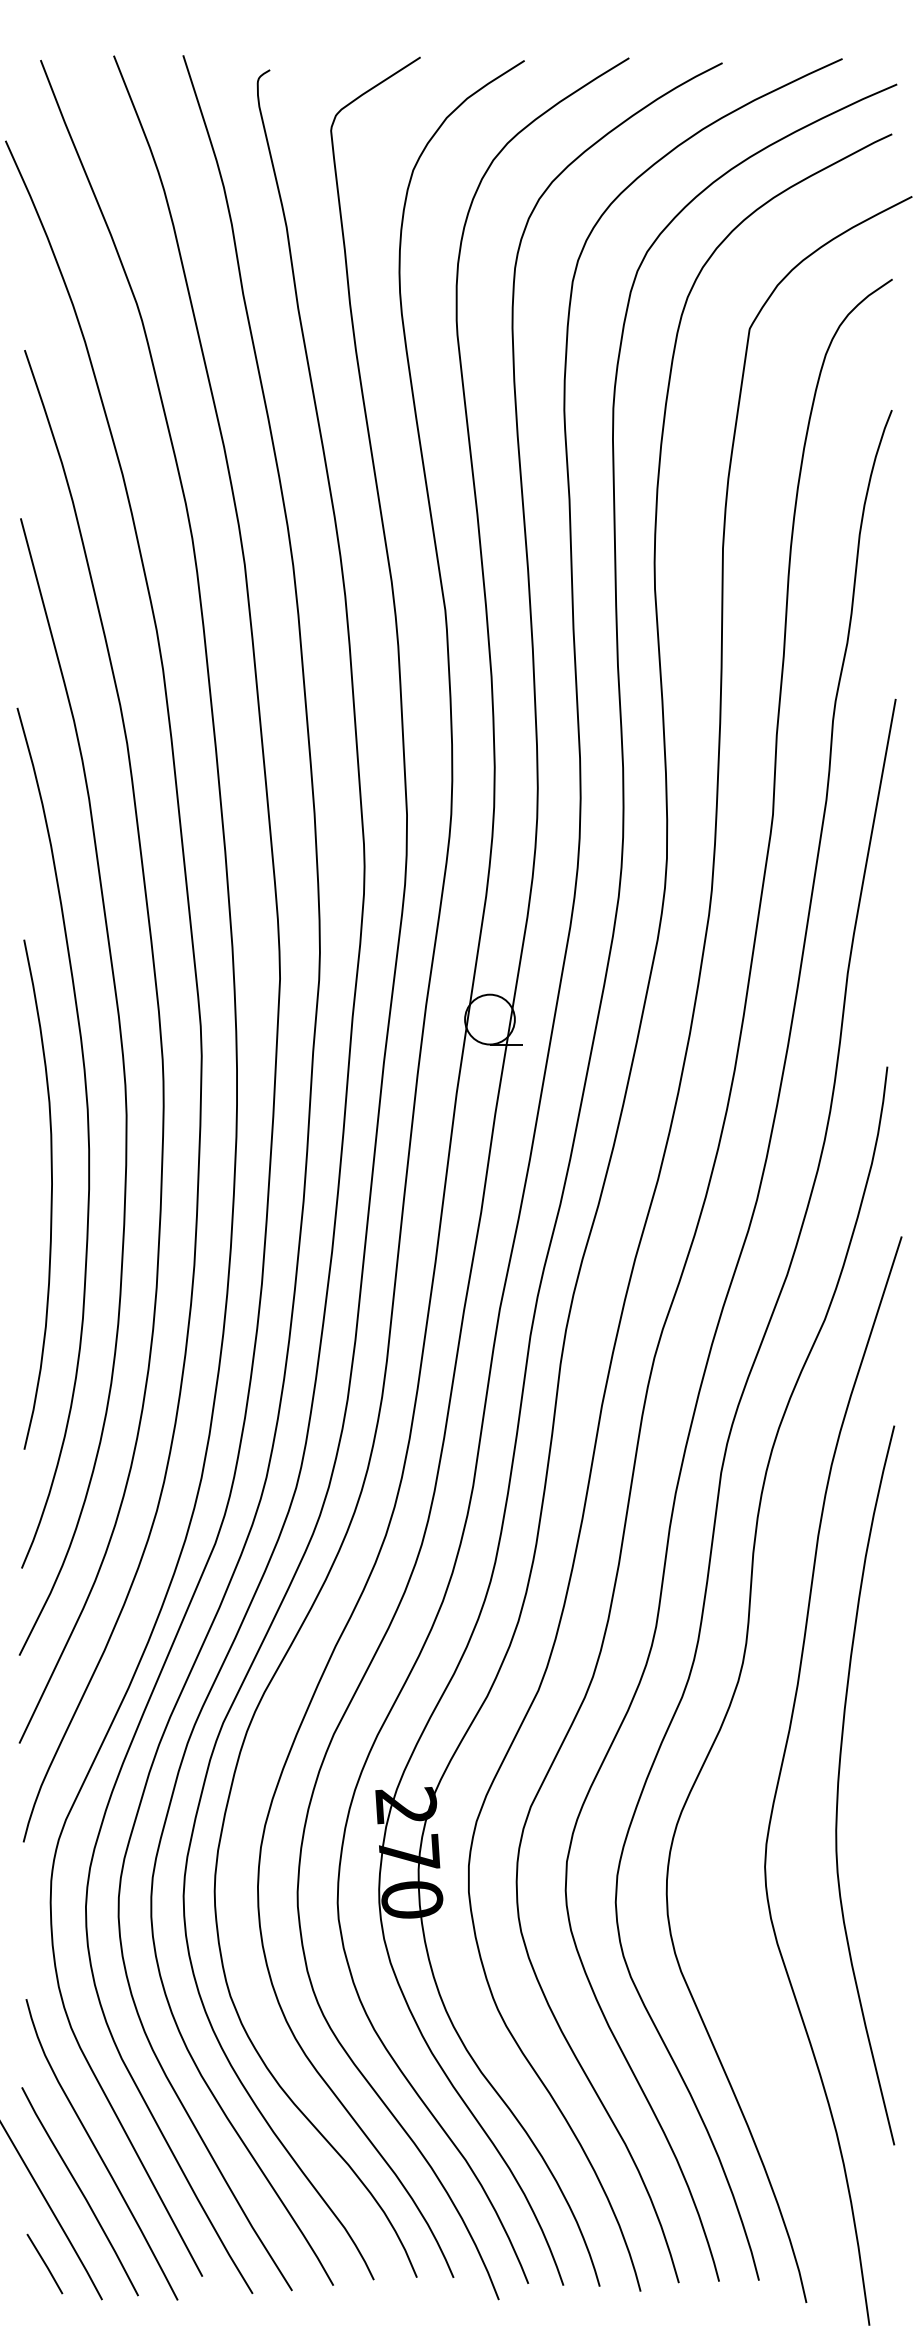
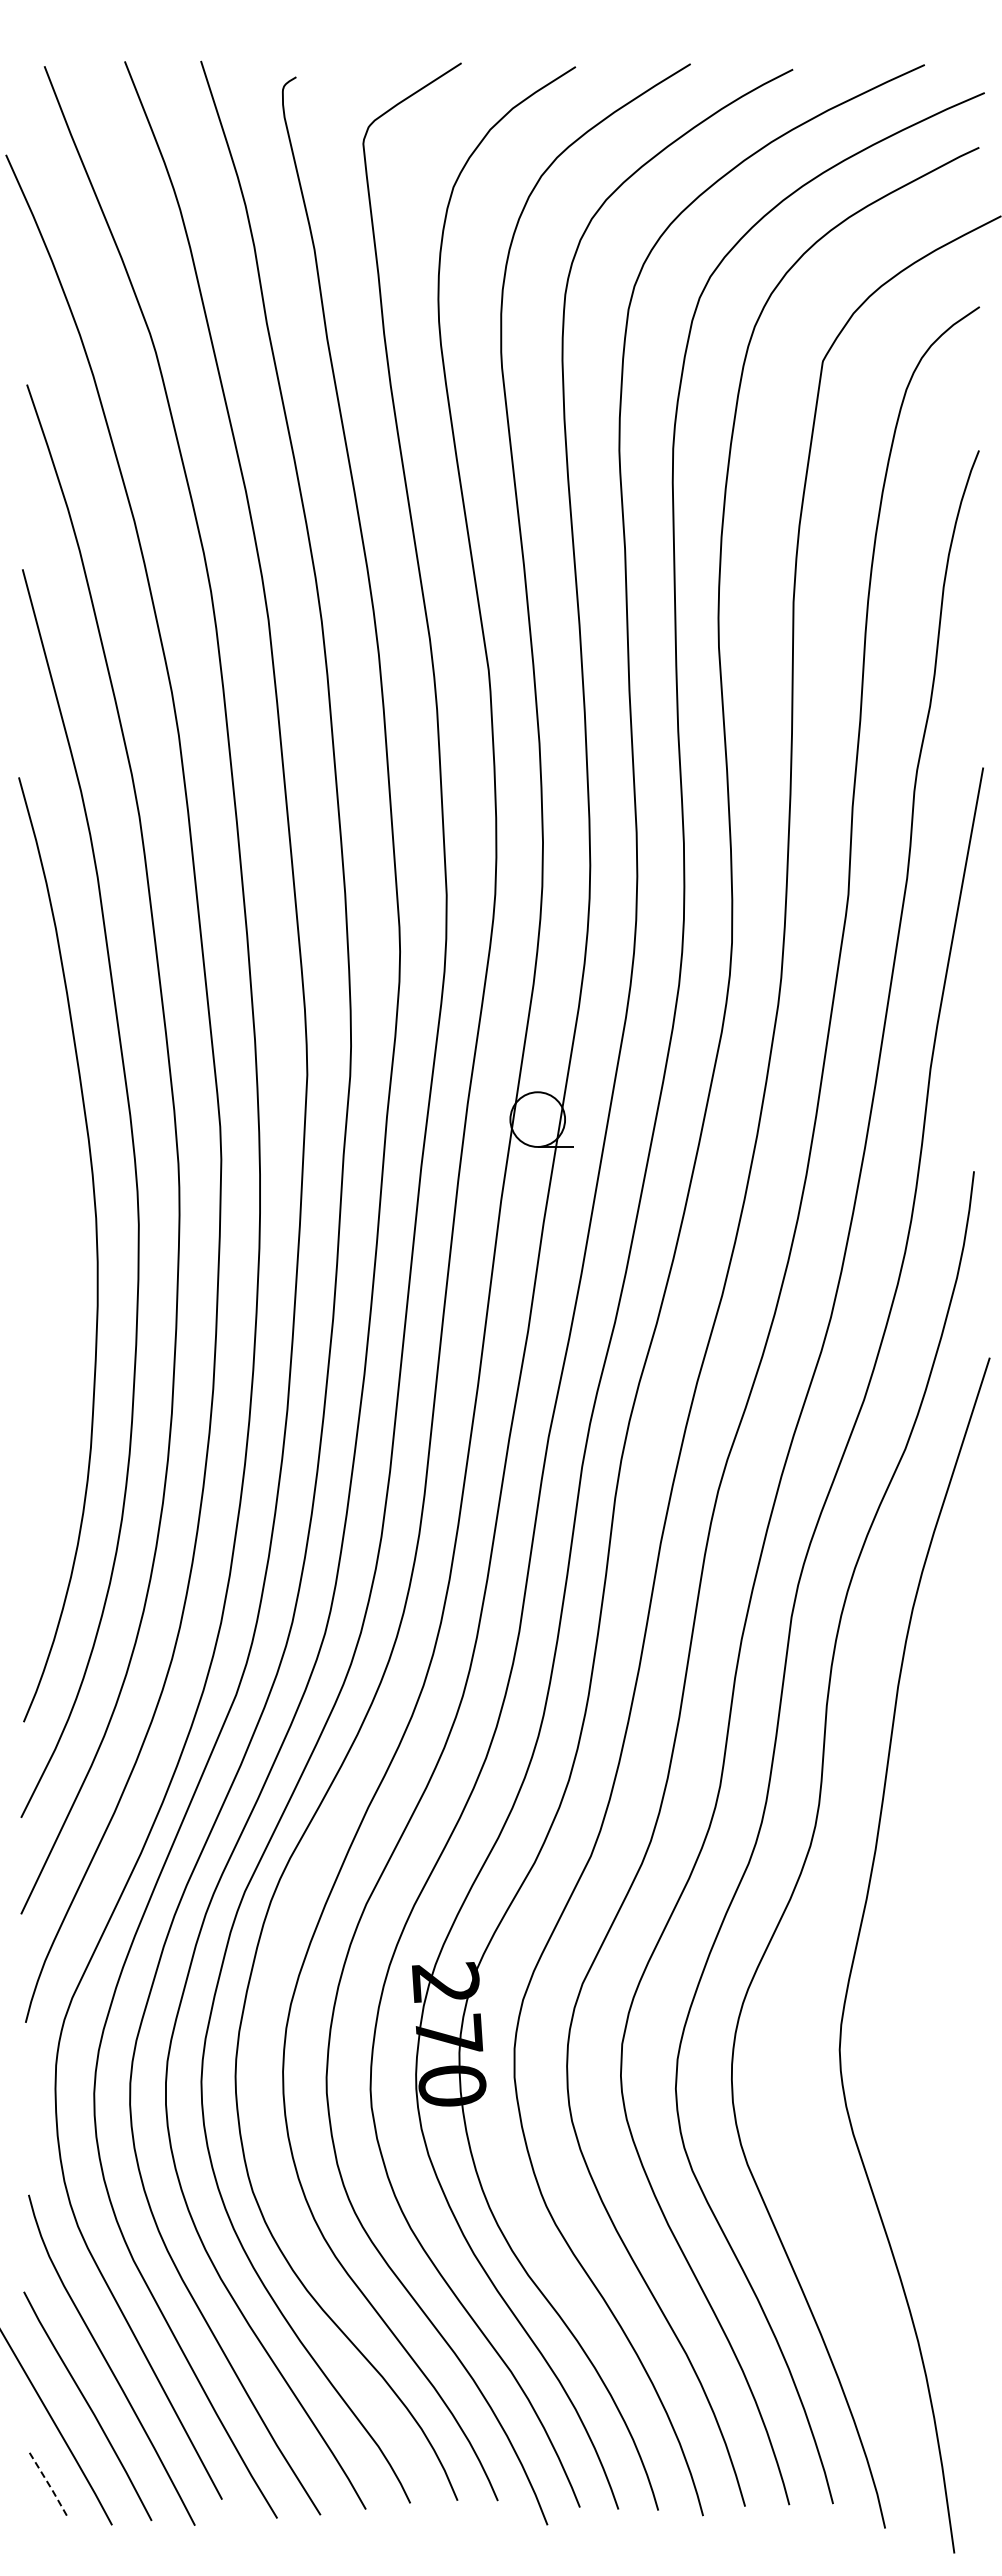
curve: (50, 1194) -> (55, 1311), removed
curve: (839, 1781) -> (921, 1955), removed
line: (45, 2264) -> (49, 2486), solid -> dashed

